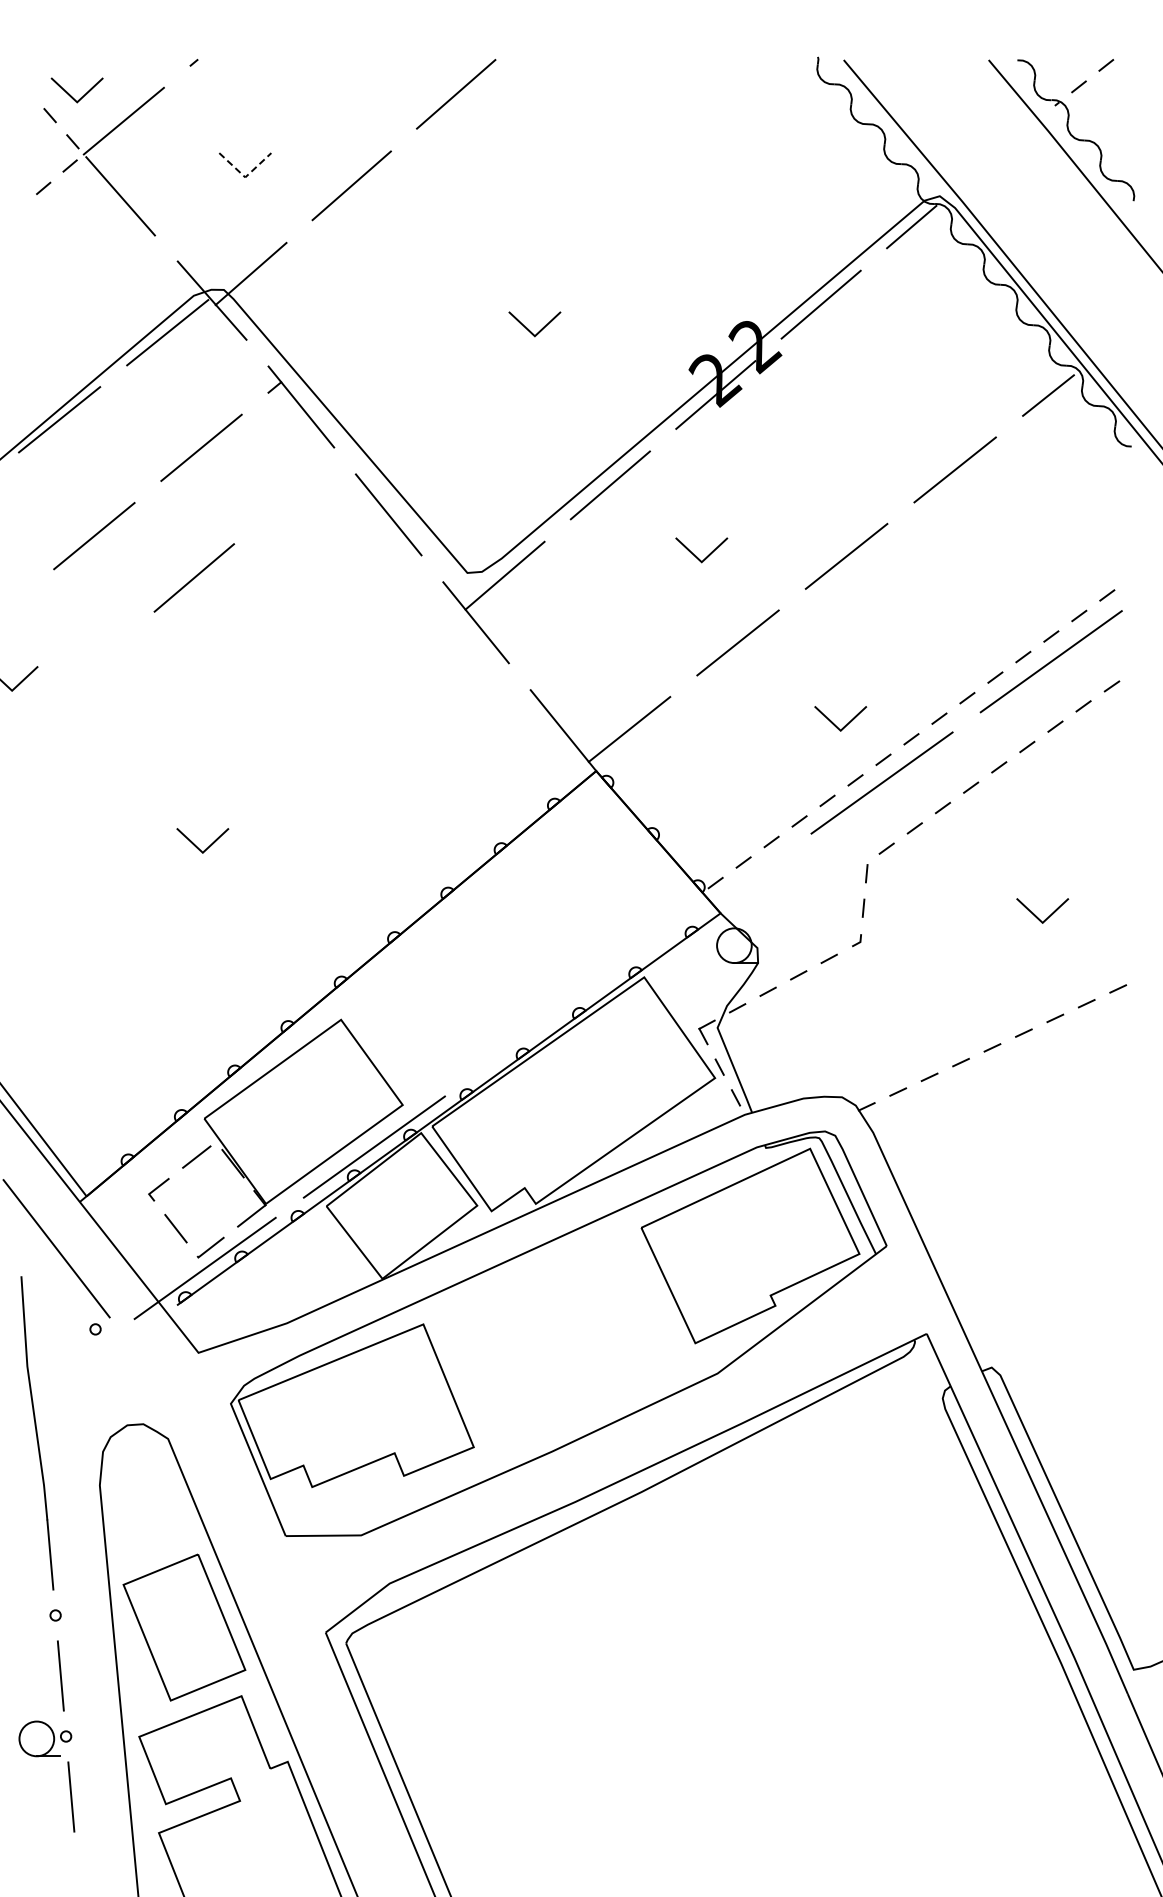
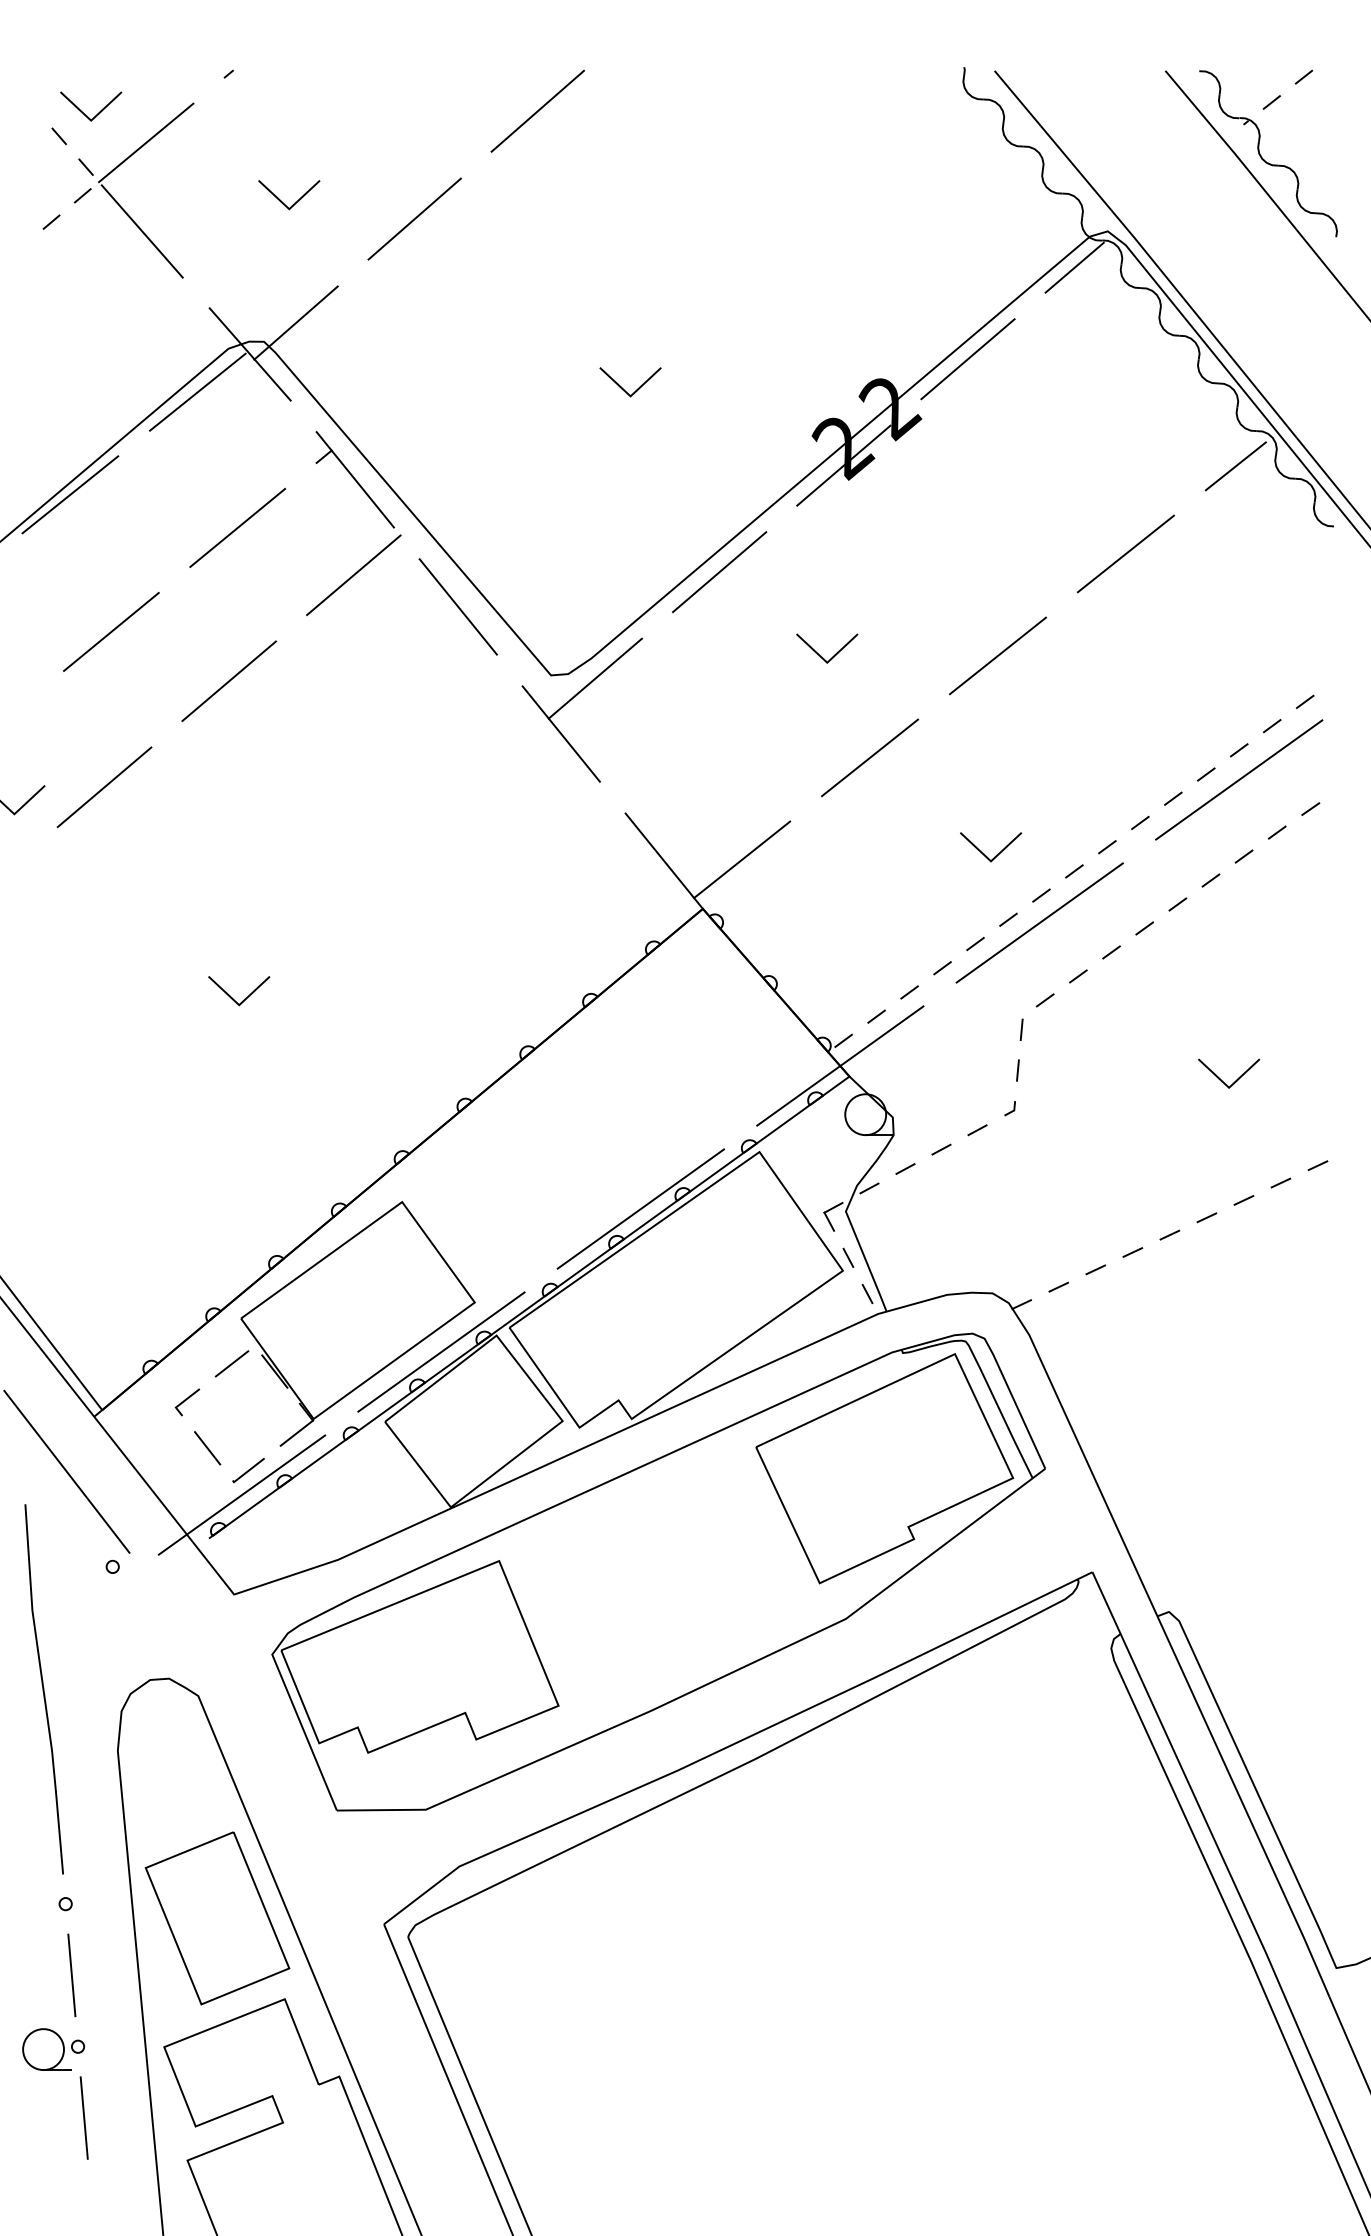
line: (245, 177) -> (289, 209), dashed -> solid
line: (299, 487) -> (353, 574), added
line: (88, 667) -> (104, 786), added
line: (712, 903) -> (839, 1064), added
line: (543, 1025) -> (640, 1208), added

